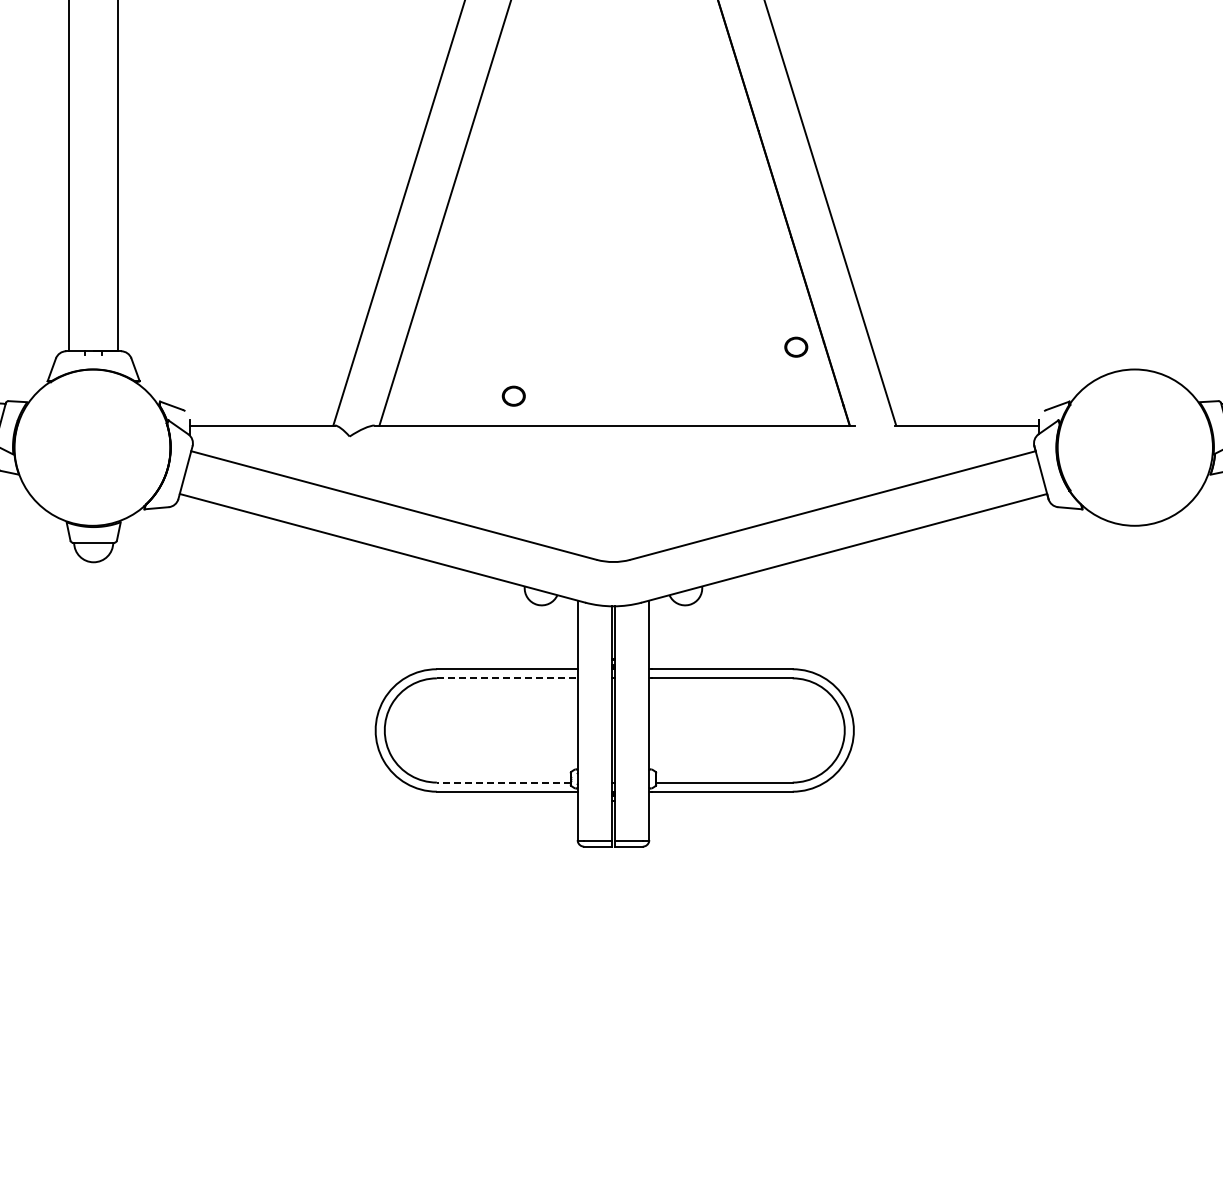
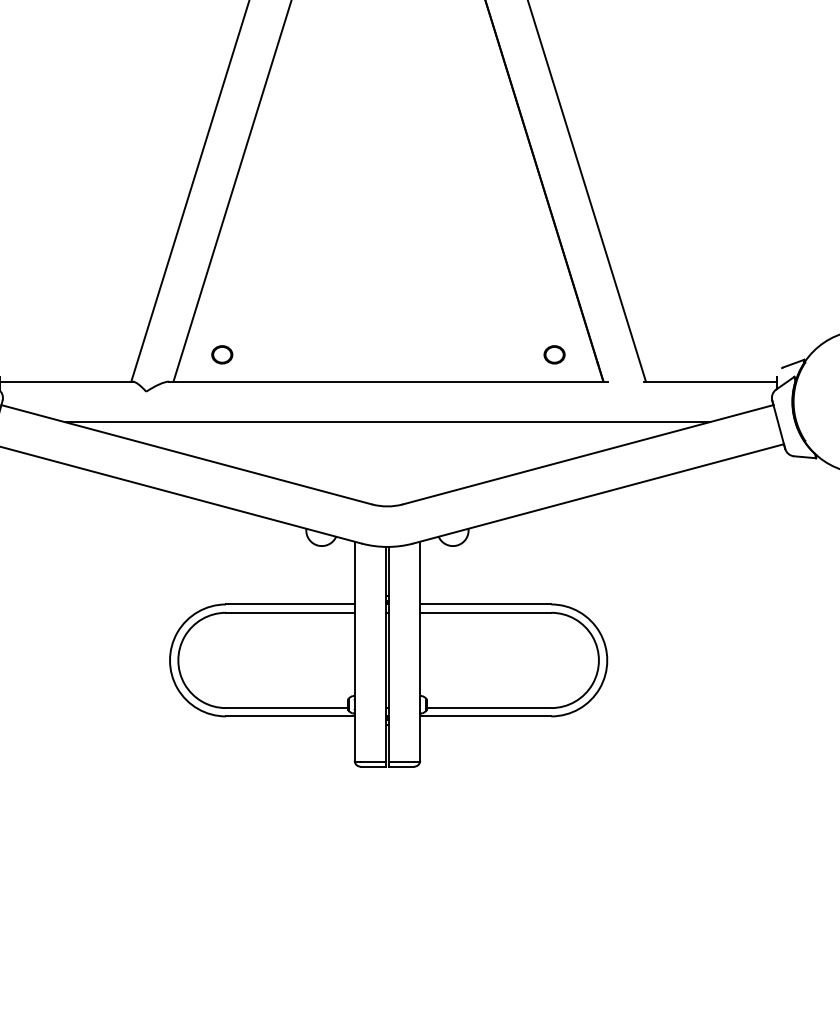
part: (796, 346) -> (554, 354), moved
part: (513, 395) -> (221, 354), moved
line: (613, 469) -> (387, 421), added
line: (507, 678) -> (290, 612), dashed -> solid
line: (503, 782) -> (286, 708), dashed -> solid

